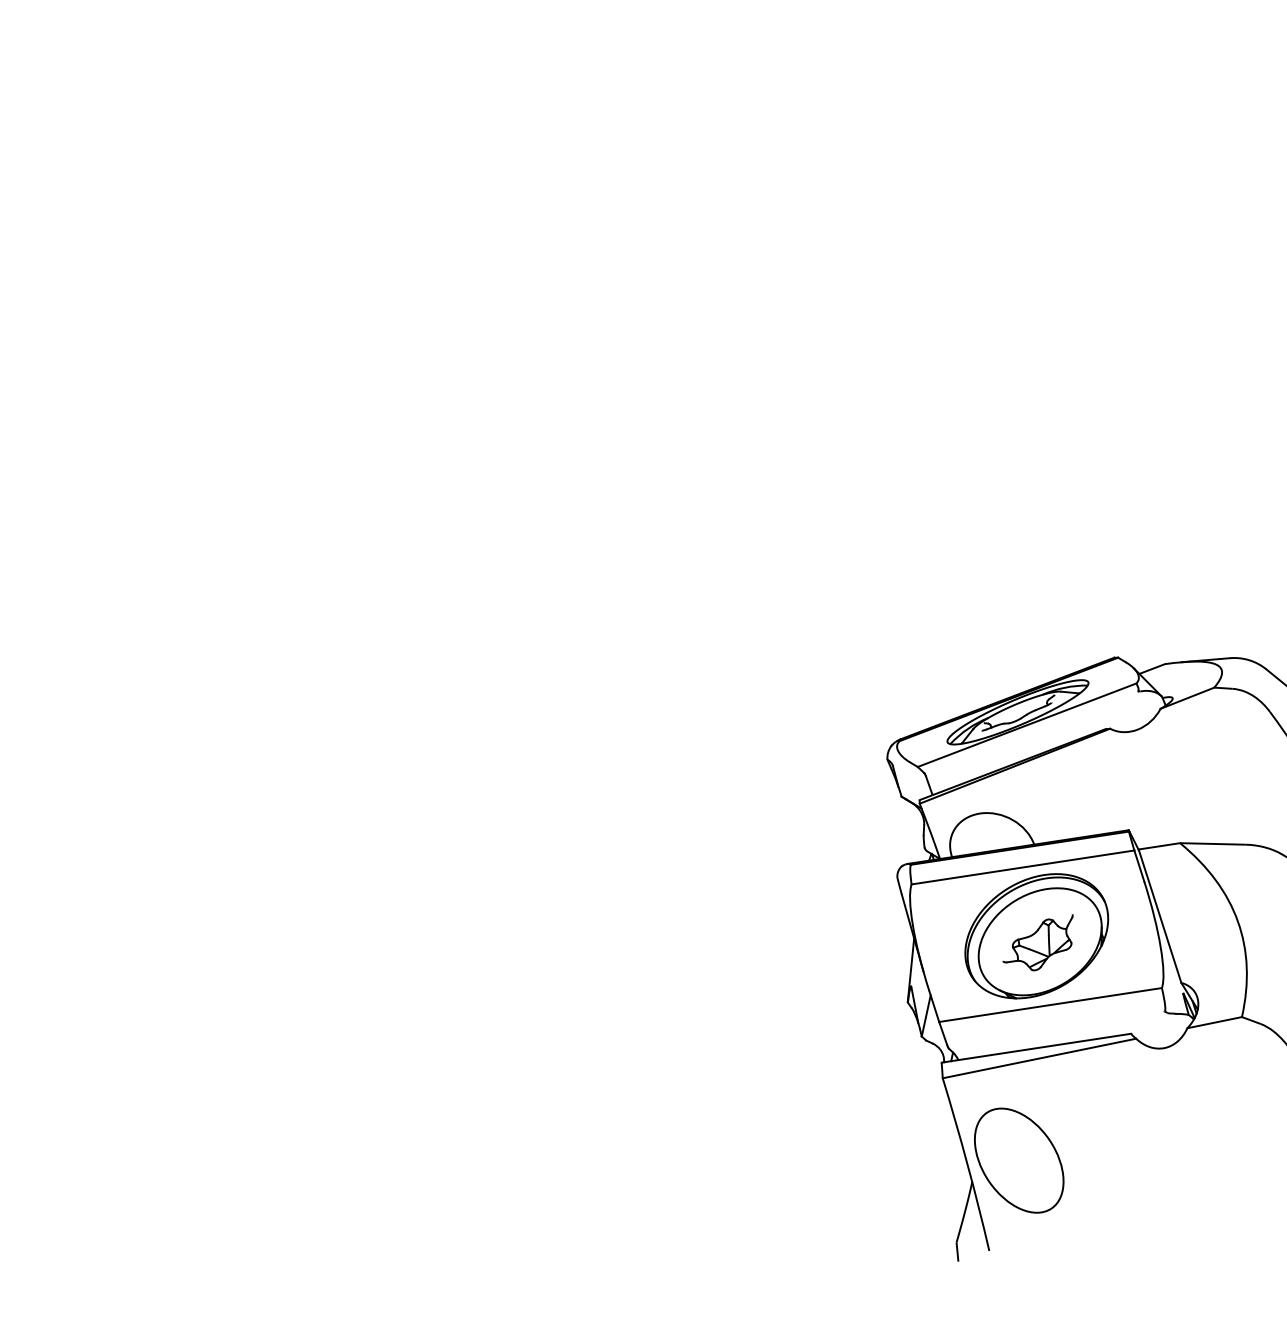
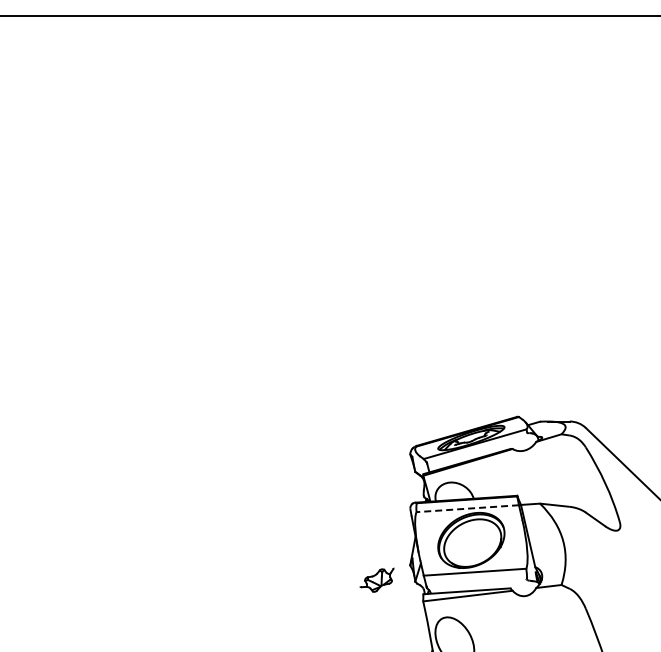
line: (1022, 867) -> (467, 508), solid -> dashed
part: (1037, 942) -> (376, 579), moved

